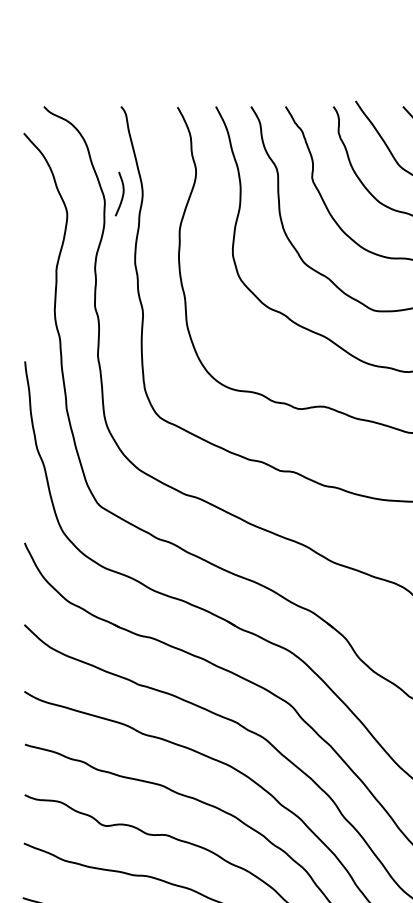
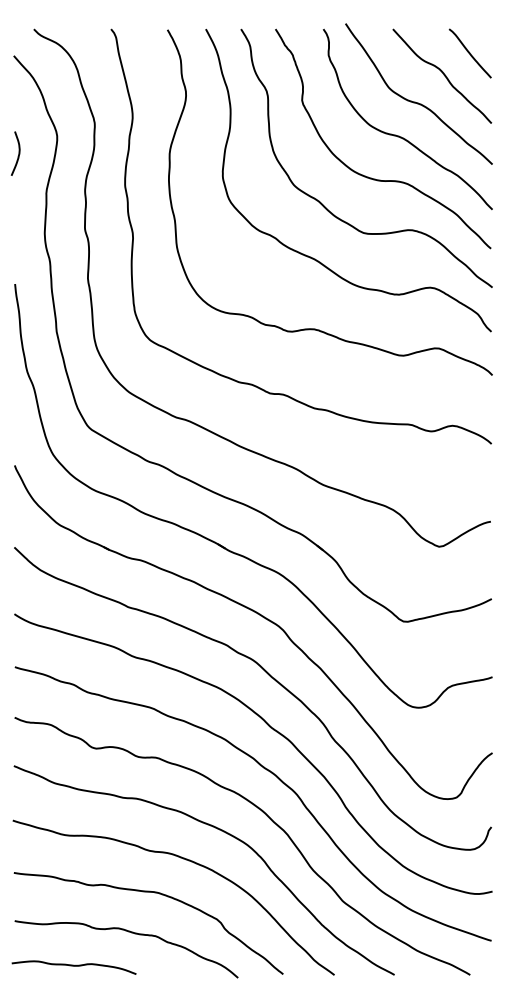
curve: (122, 193) -> (18, 153), moved

